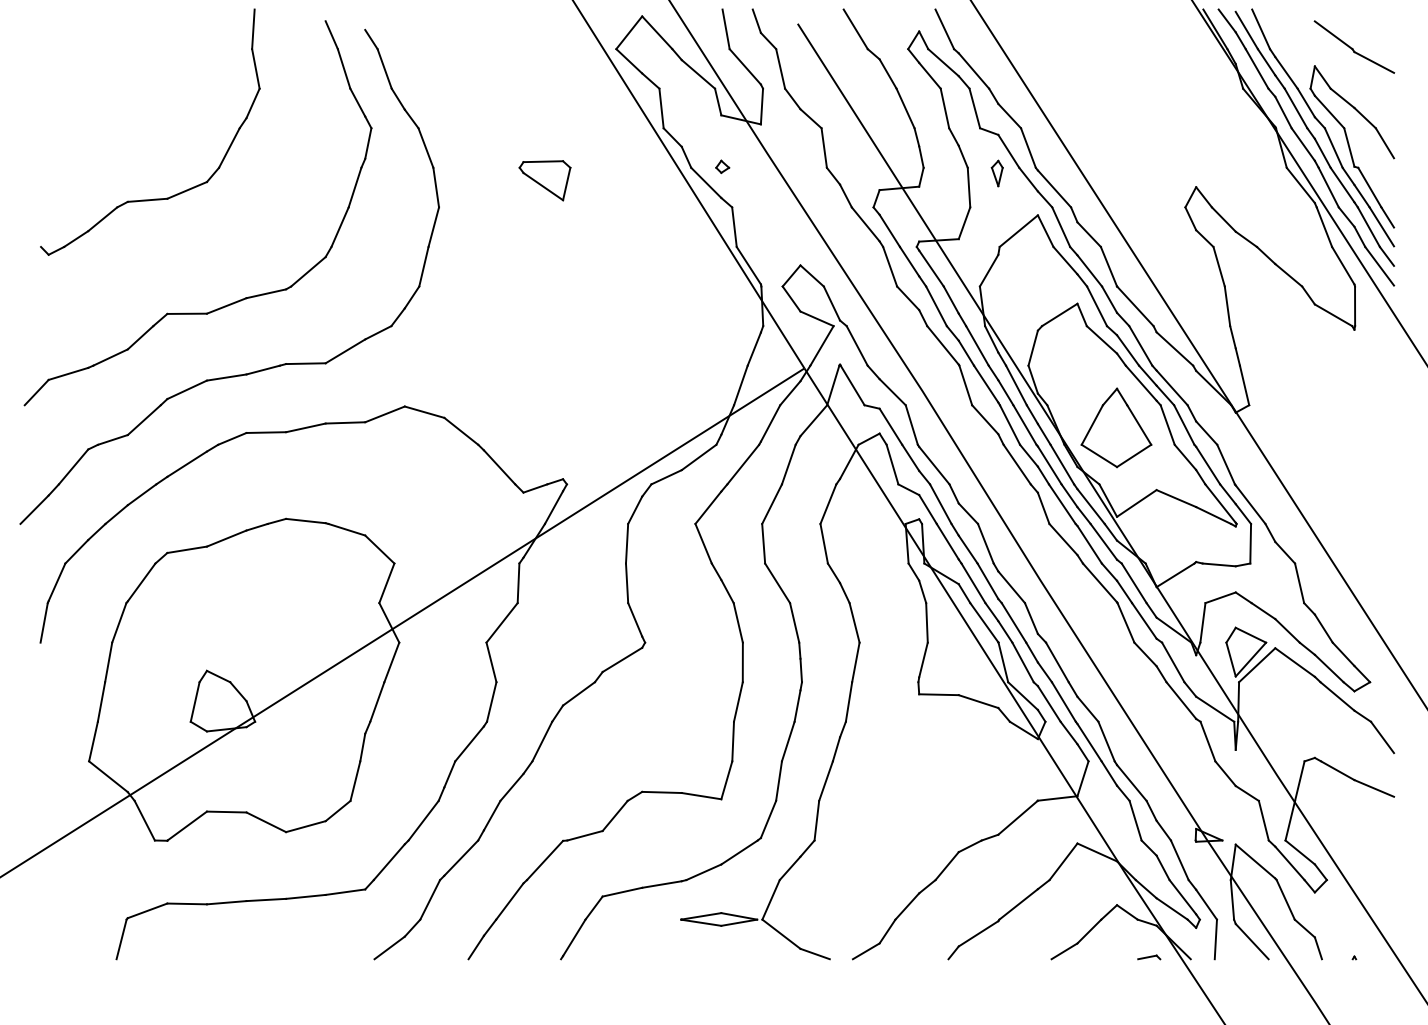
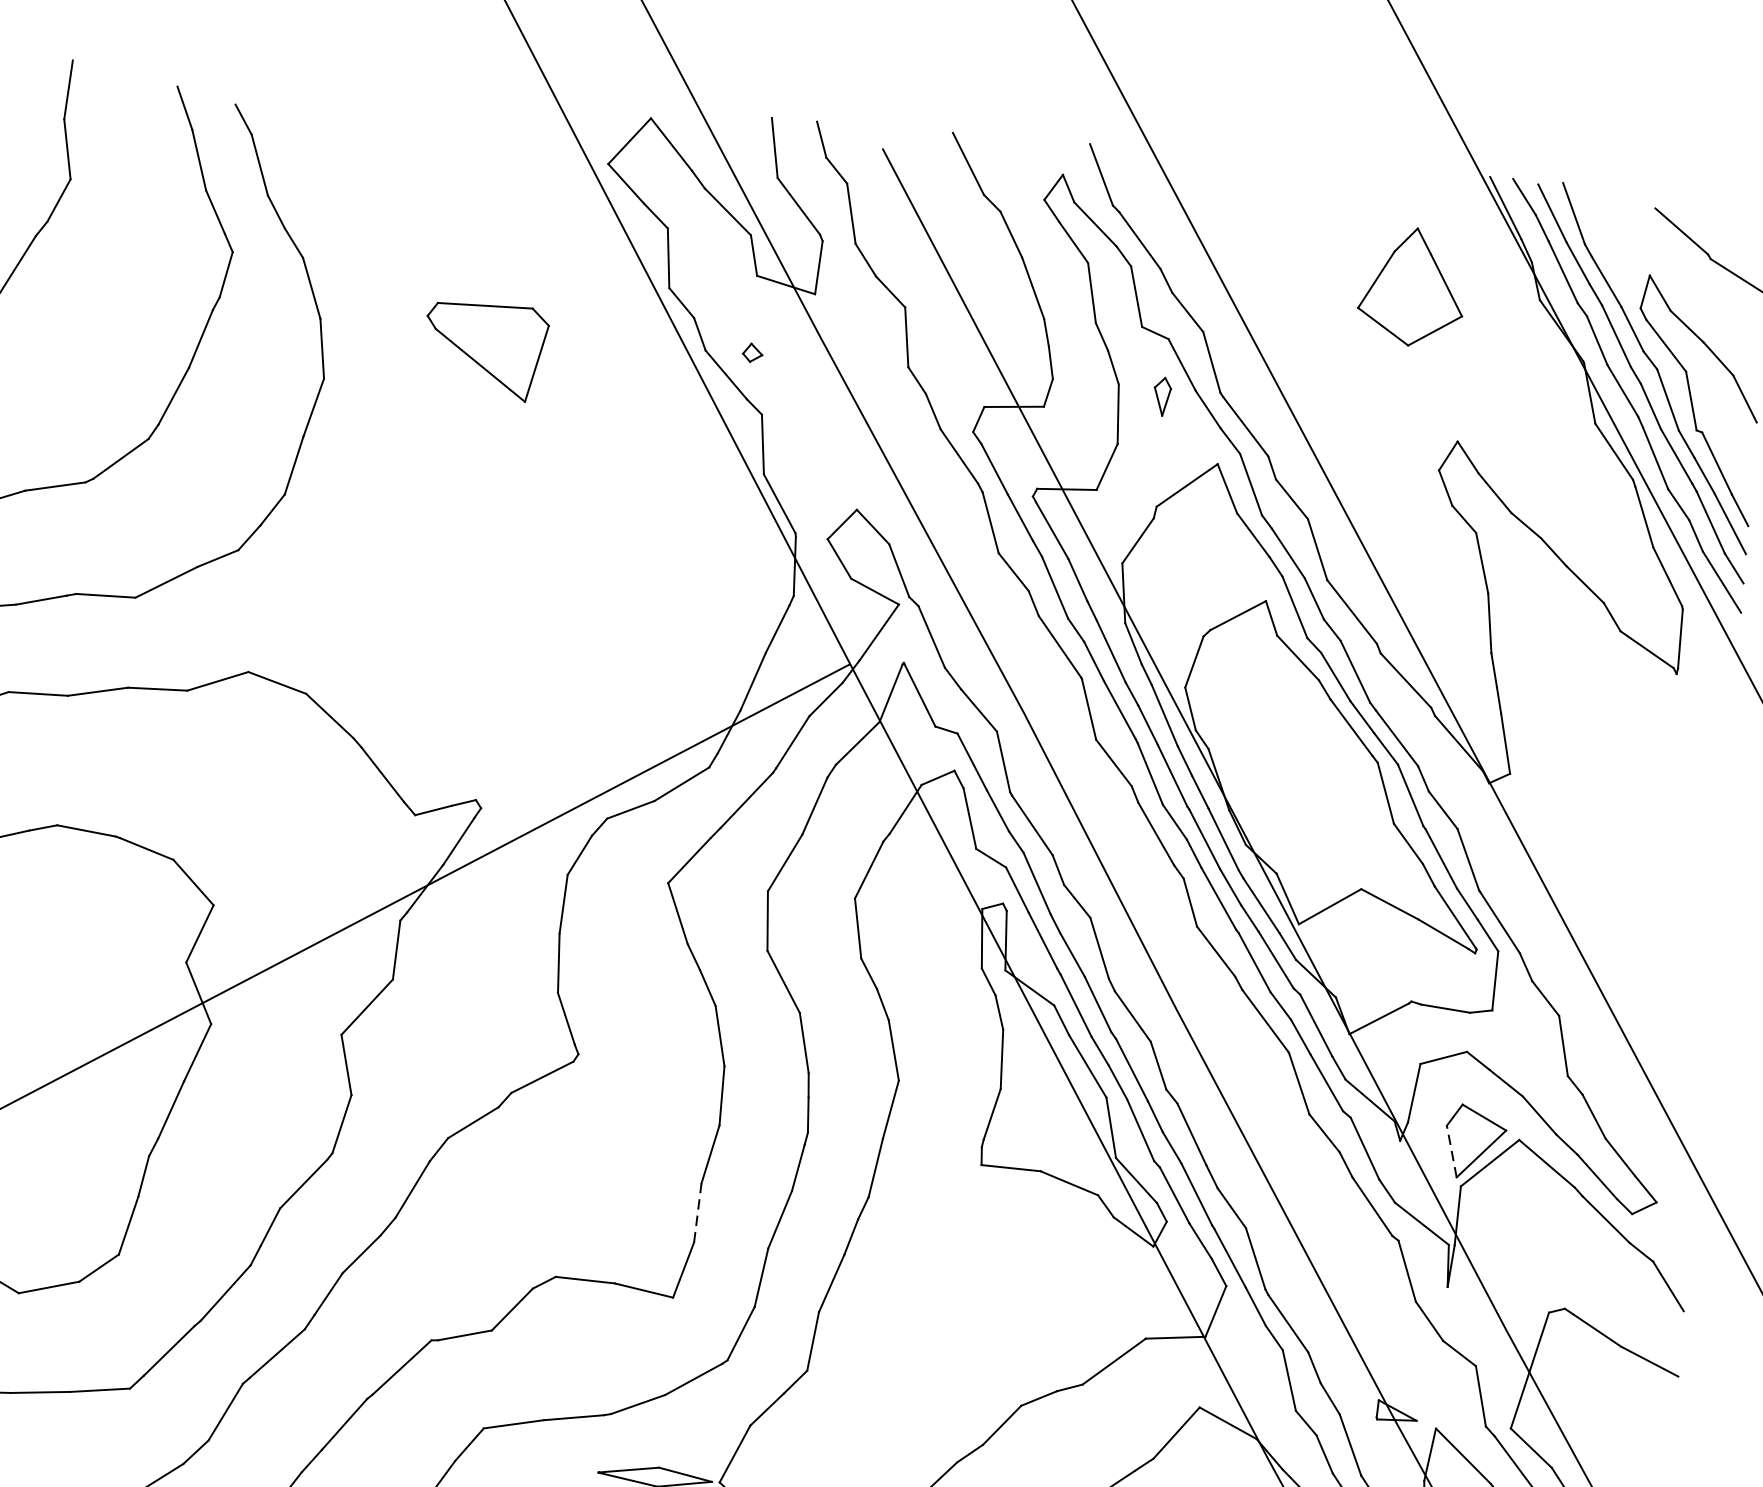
part: (544, 180) -> (484, 351), size x1.6
part: (1116, 427) -> (1412, 286), moved
line: (1231, 659) -> (1452, 1151), solid -> dashed
line: (733, 741) -> (698, 1212), solid -> dashed

